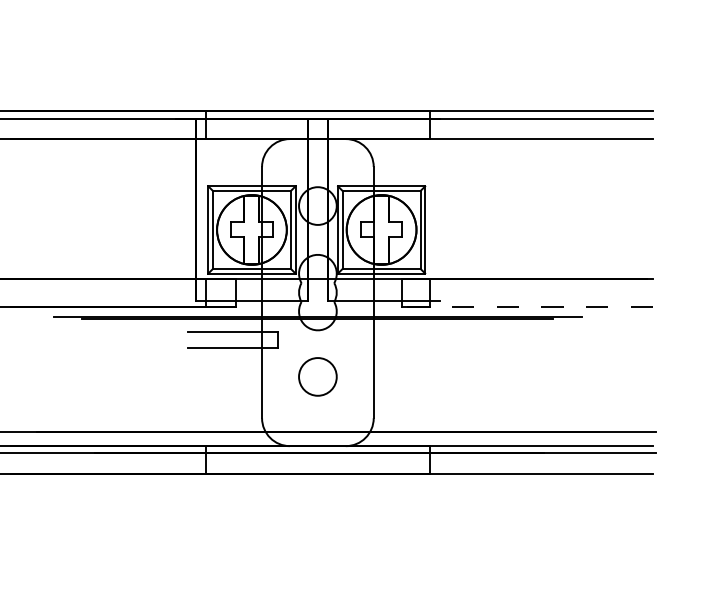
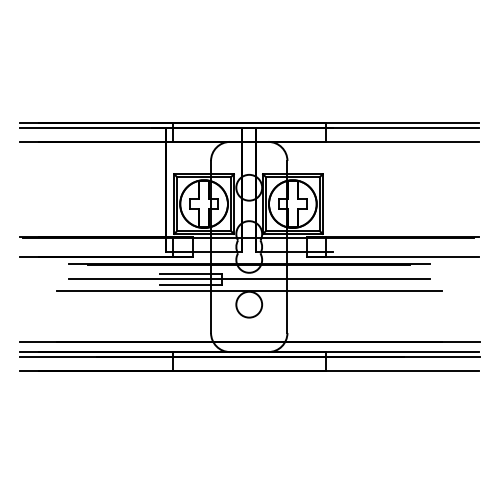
line: (527, 306) -> (392, 256), dashed -> solid
line: (316, 338) -> (248, 278), added
line: (316, 356) -> (248, 290), added

